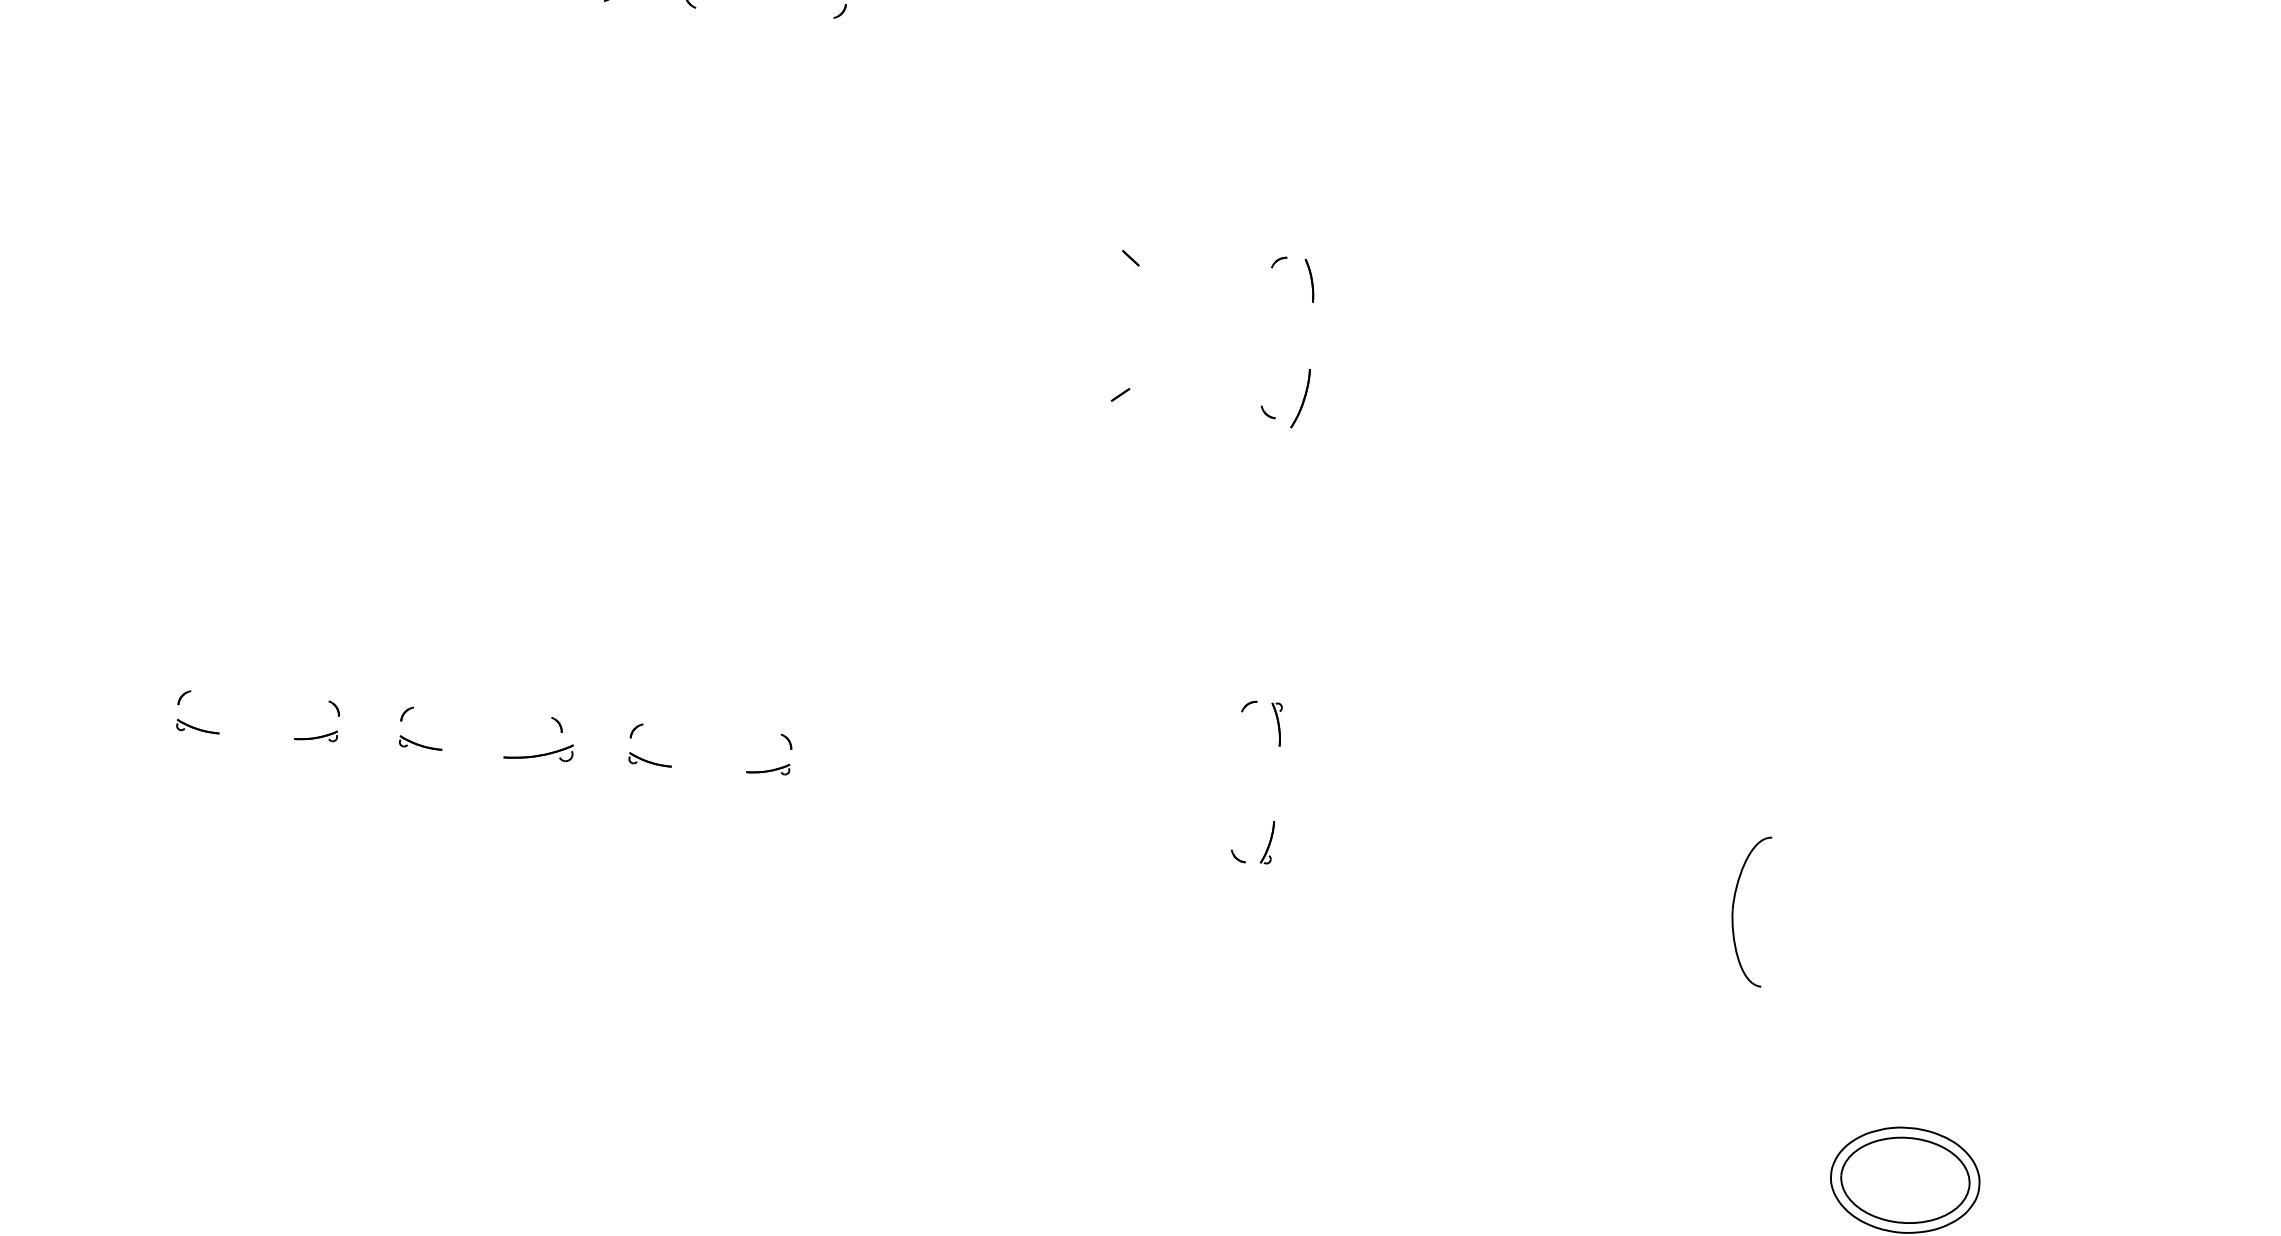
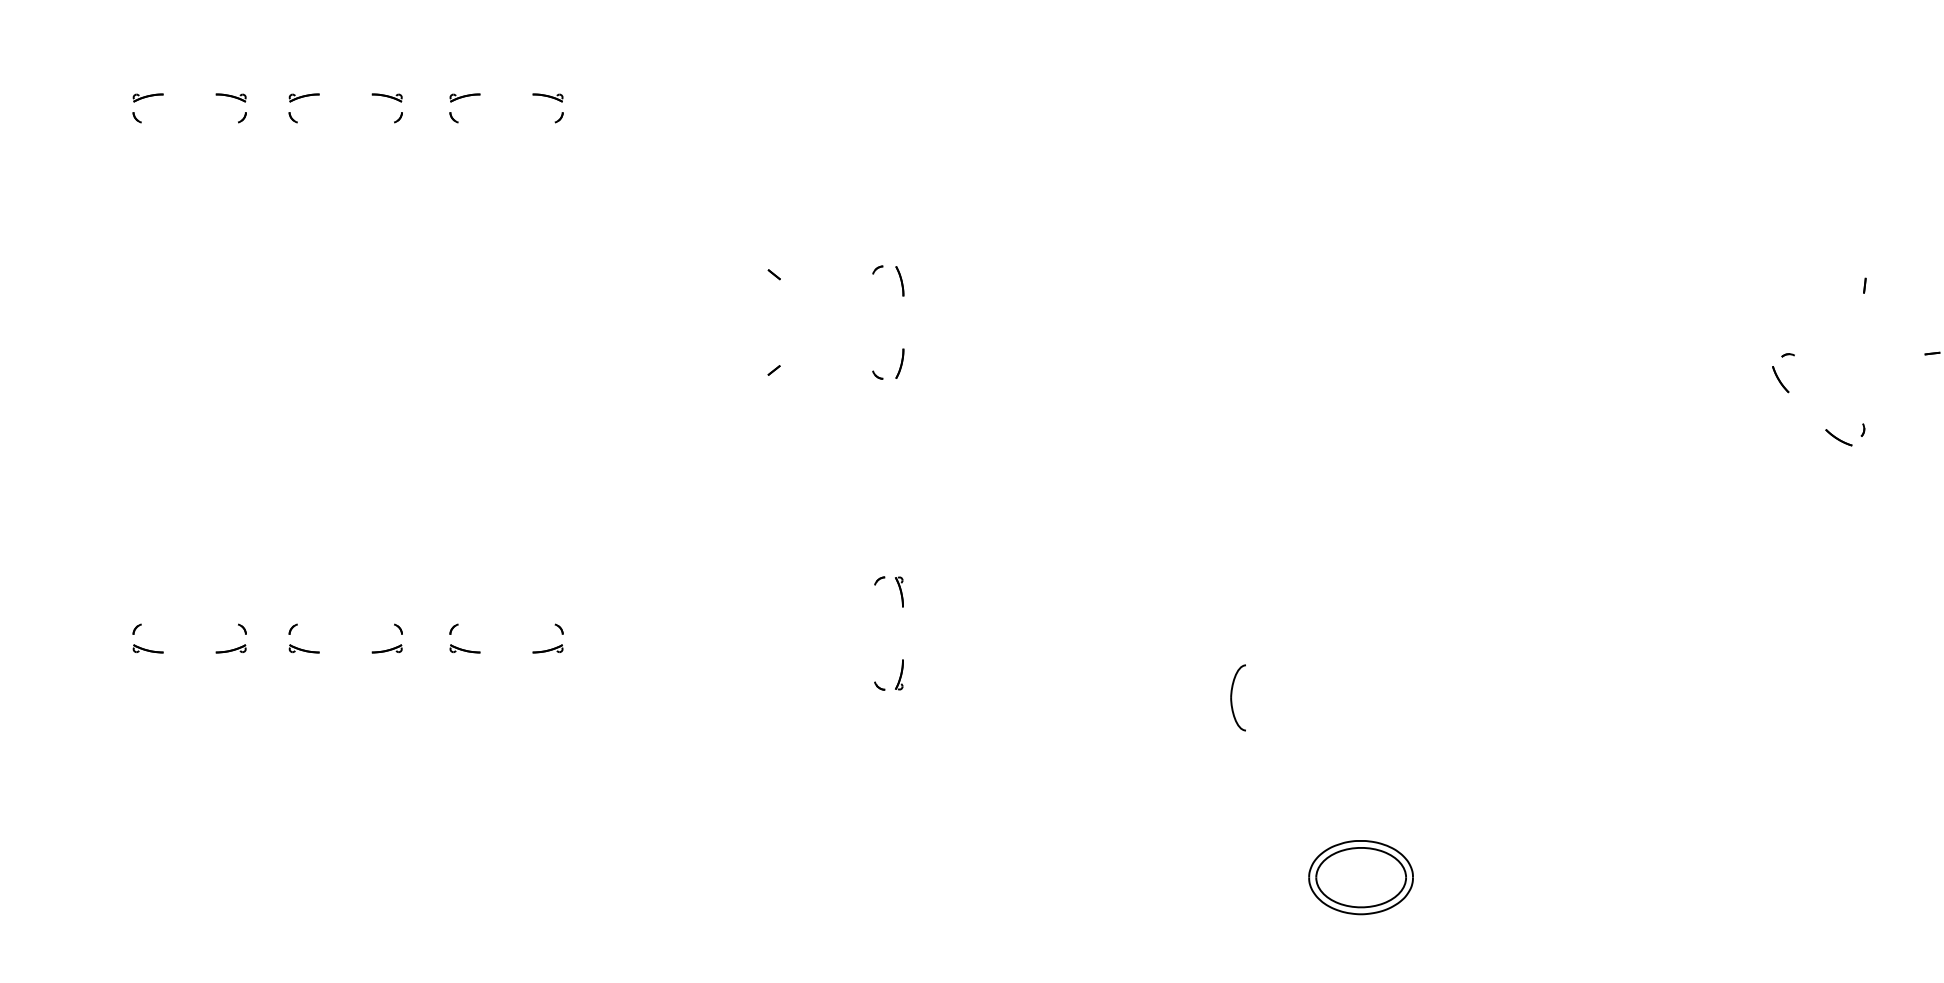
part: (1300, 398) -> (899, 363), size x0.71
part: (538, 751) -> (386, 648), size x0.62
part: (1747, 910) -> (1237, 697), size x0.62

